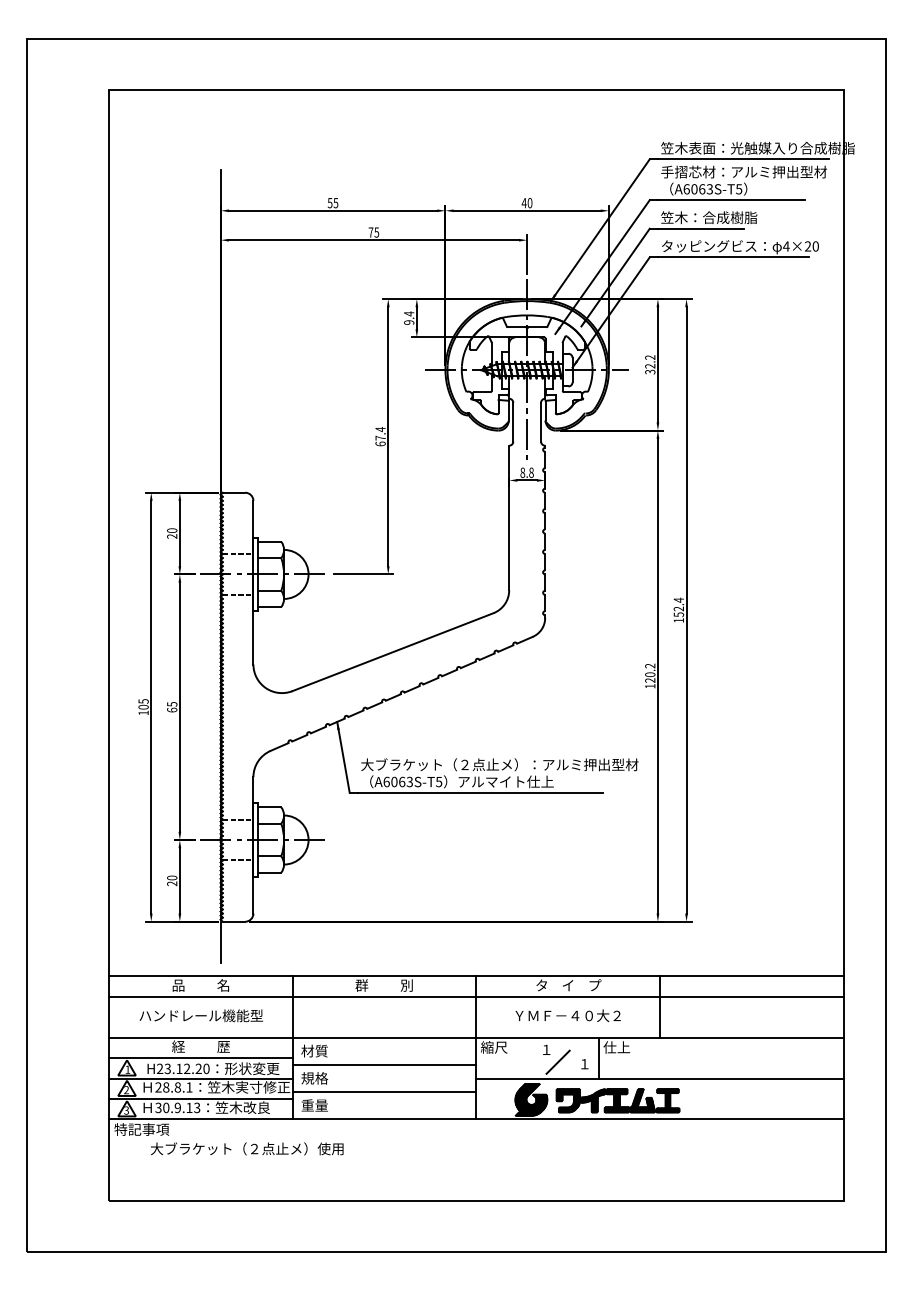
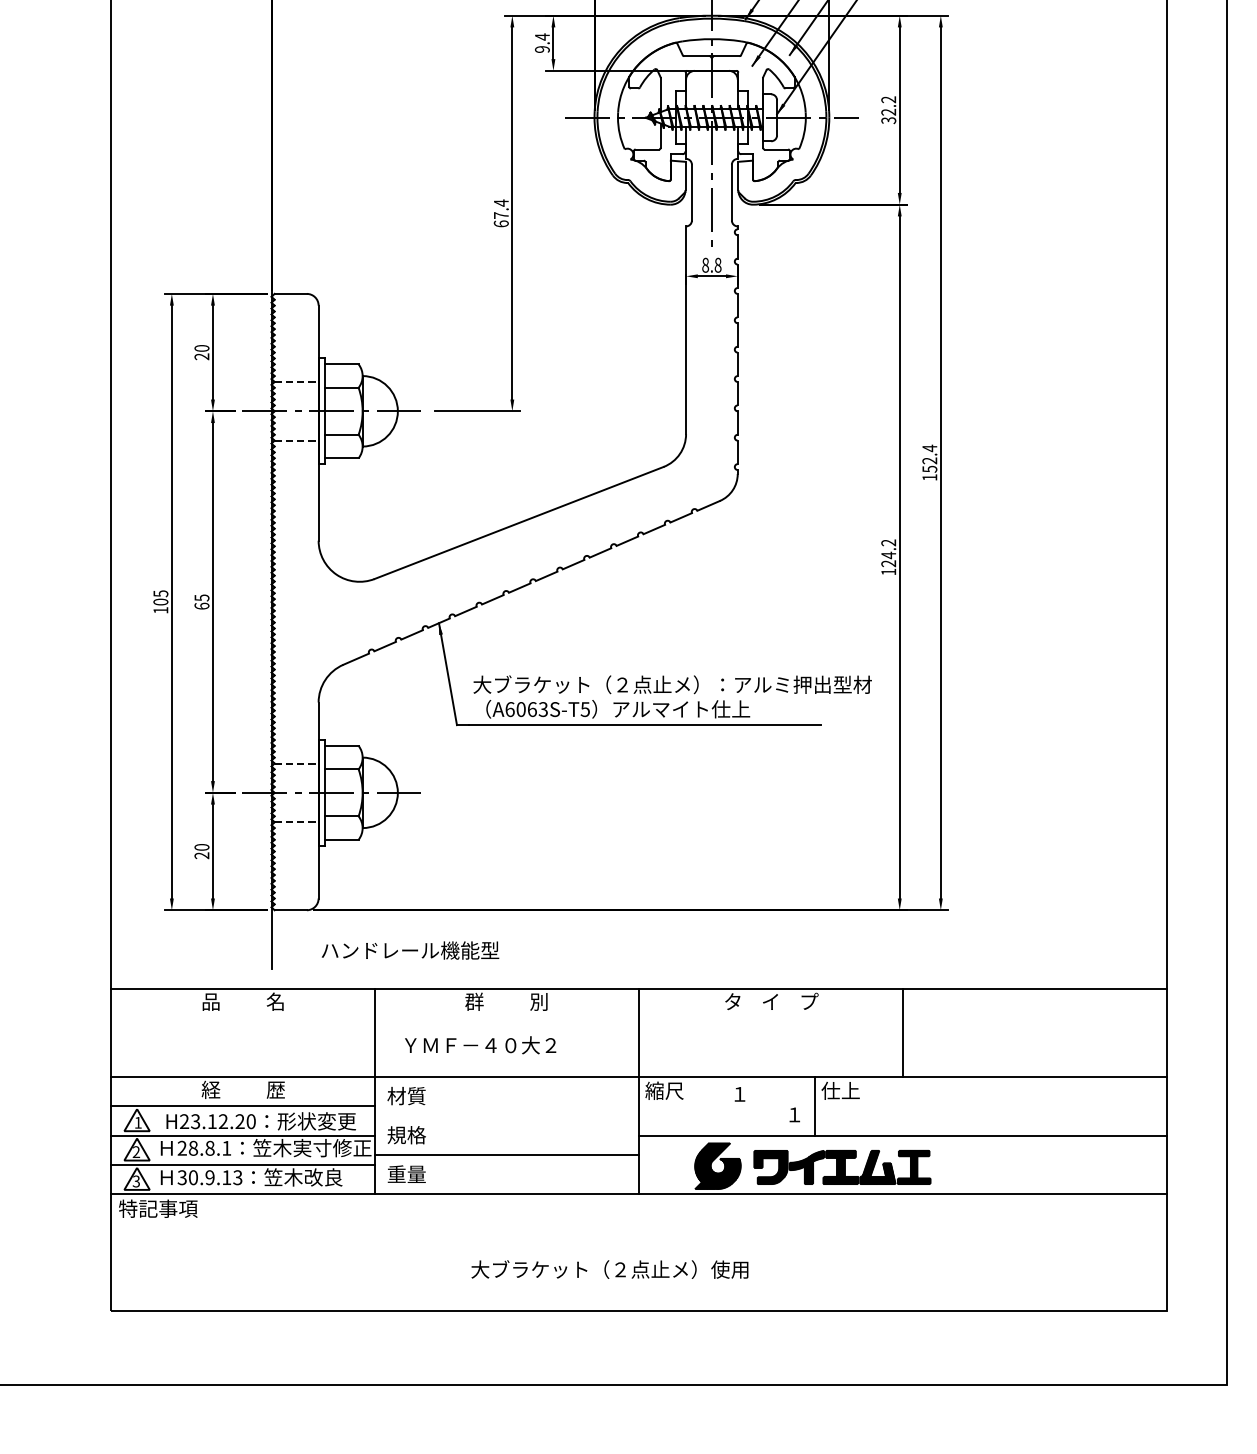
text: (650, 674) -> (889, 555), 120.2 -> 124.2
line: (476, 996) -> (639, 1017), removed
text: (201, 1015) -> (410, 950), moved
text: (567, 1015) -> (479, 1044), moved
line: (557, 1061) -> (755, 1111), removed
line: (384, 1064) -> (506, 1115), removed
text: (247, 1148) -> (610, 1269), moved

